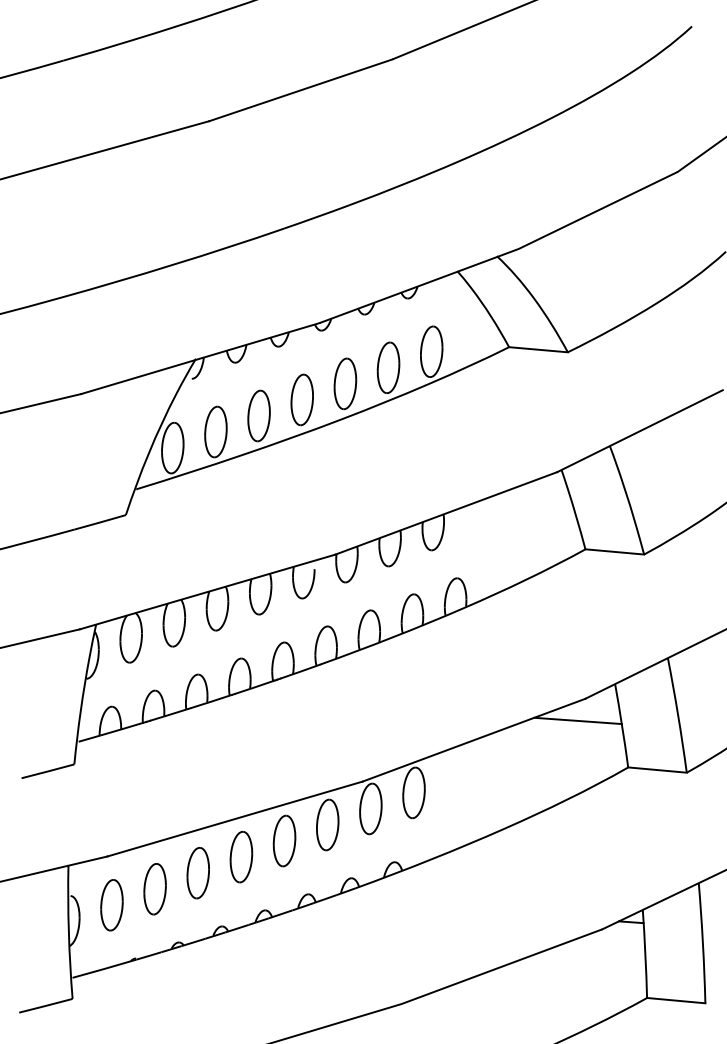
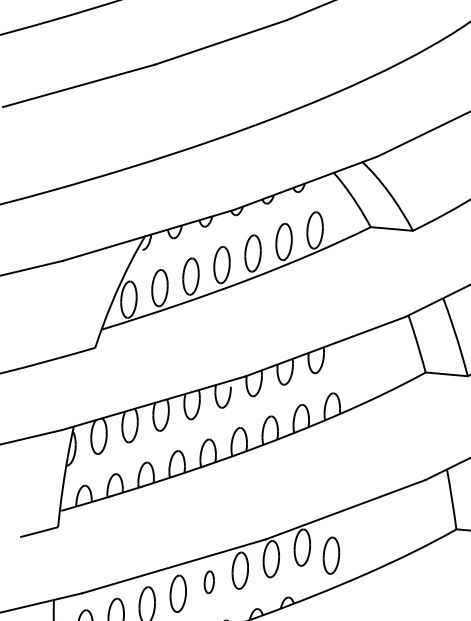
line: (577, 720) -> (419, 495), removed
part: (454, 803) -> (331, 555), added
part: (284, 840) -> (209, 581), size x0.6

